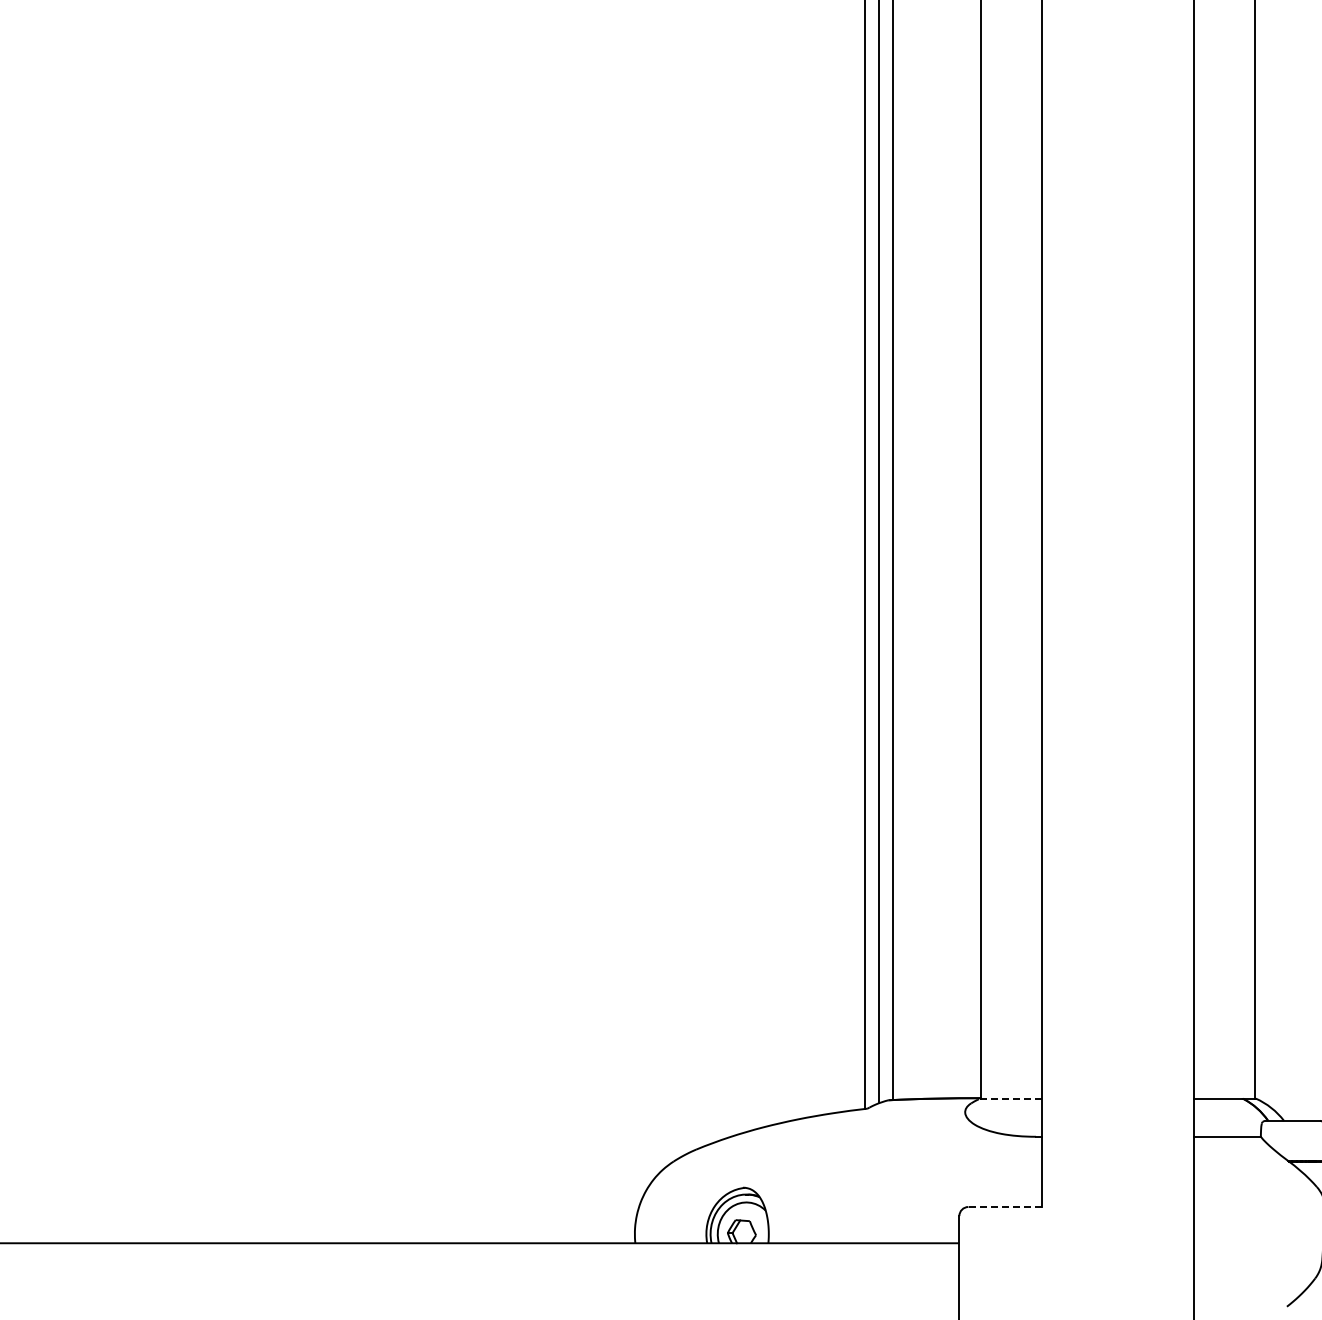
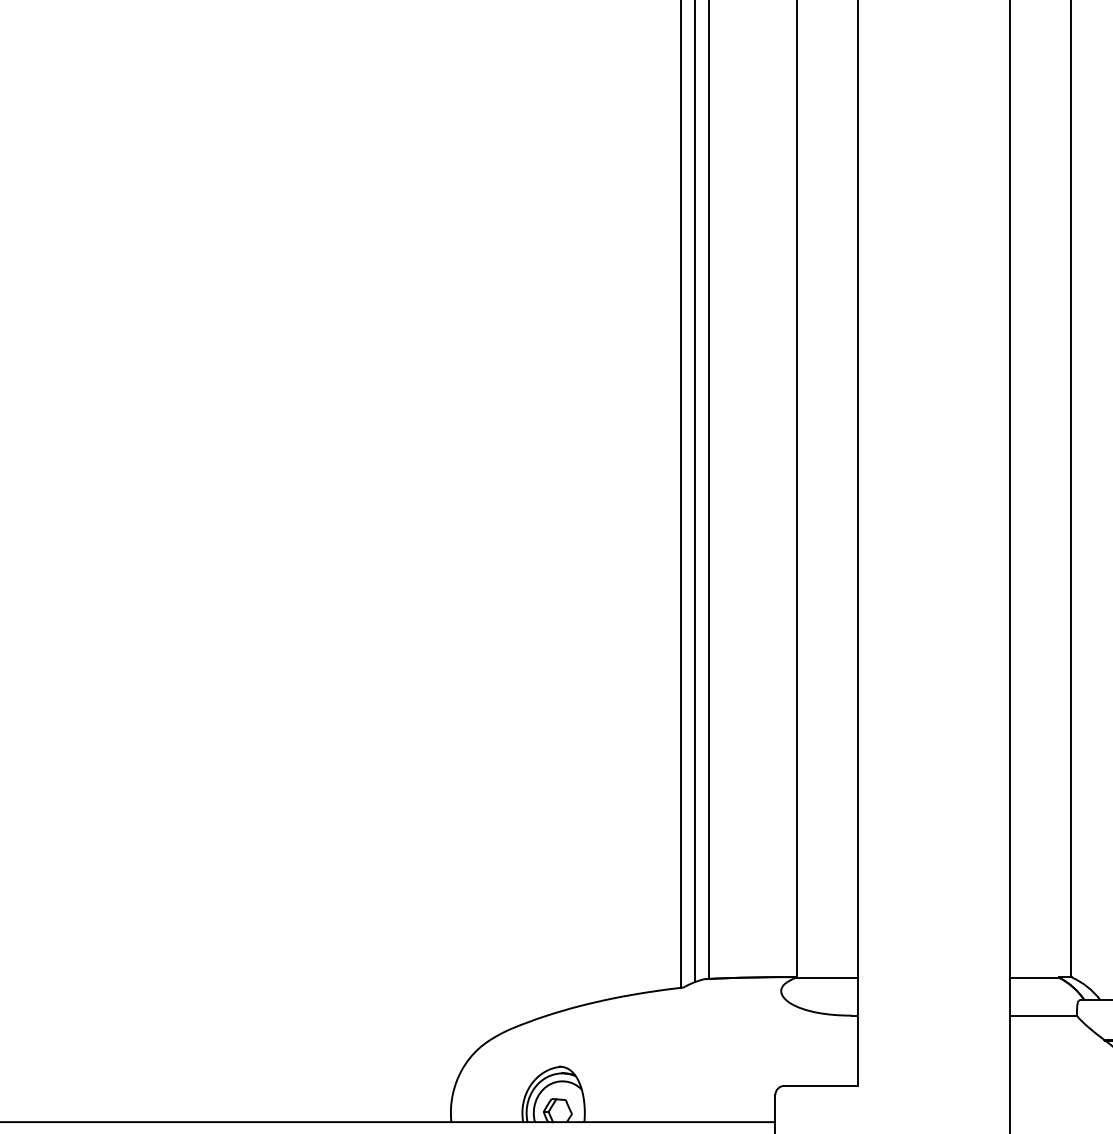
line: (1009, 1099) -> (825, 978), dashed -> solid
line: (1005, 1207) -> (821, 1086), dashed -> solid

